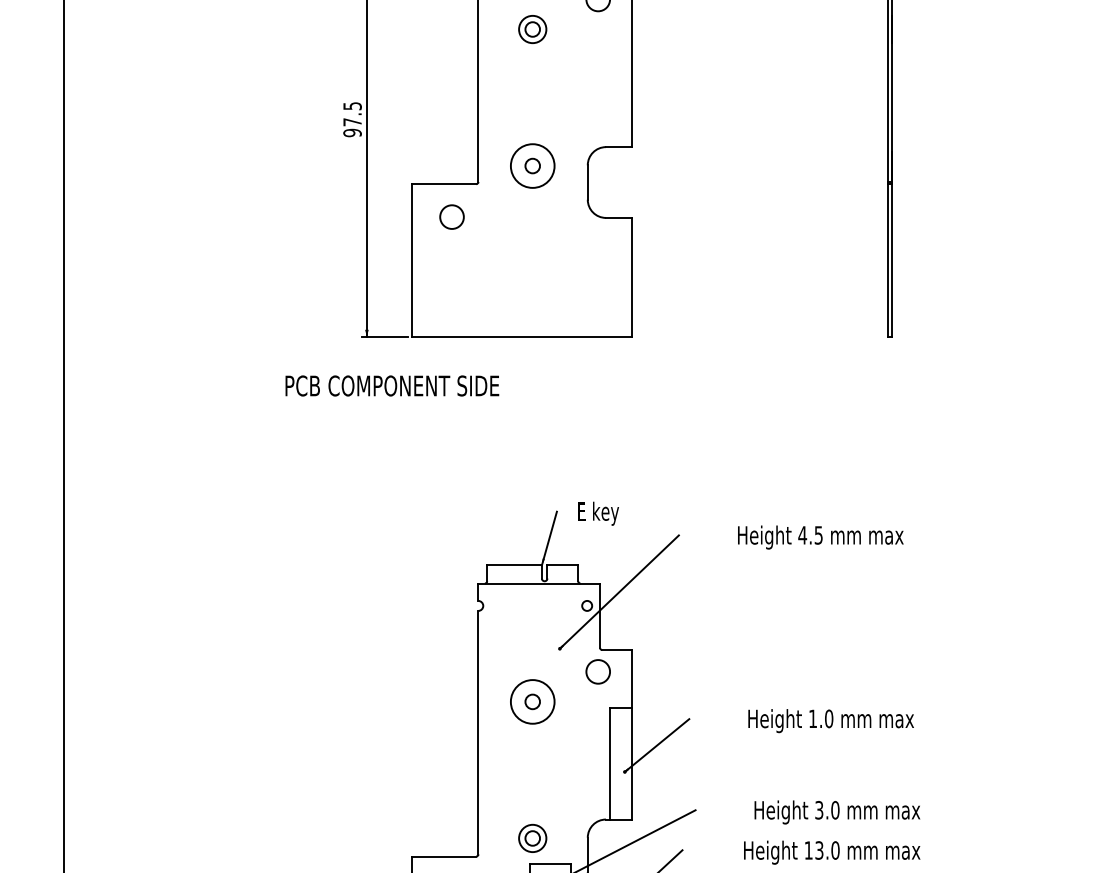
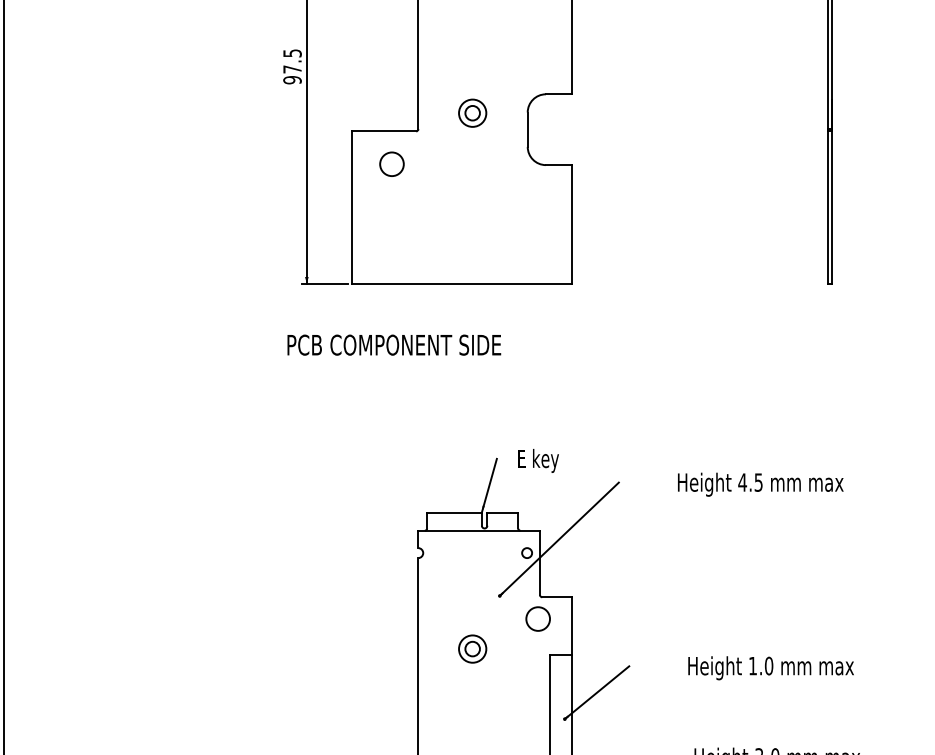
circle: (532, 165) -> (472, 112), size x0.62
text: (392, 385) -> (394, 344), moved
circle: (532, 701) -> (472, 648), size x0.62

